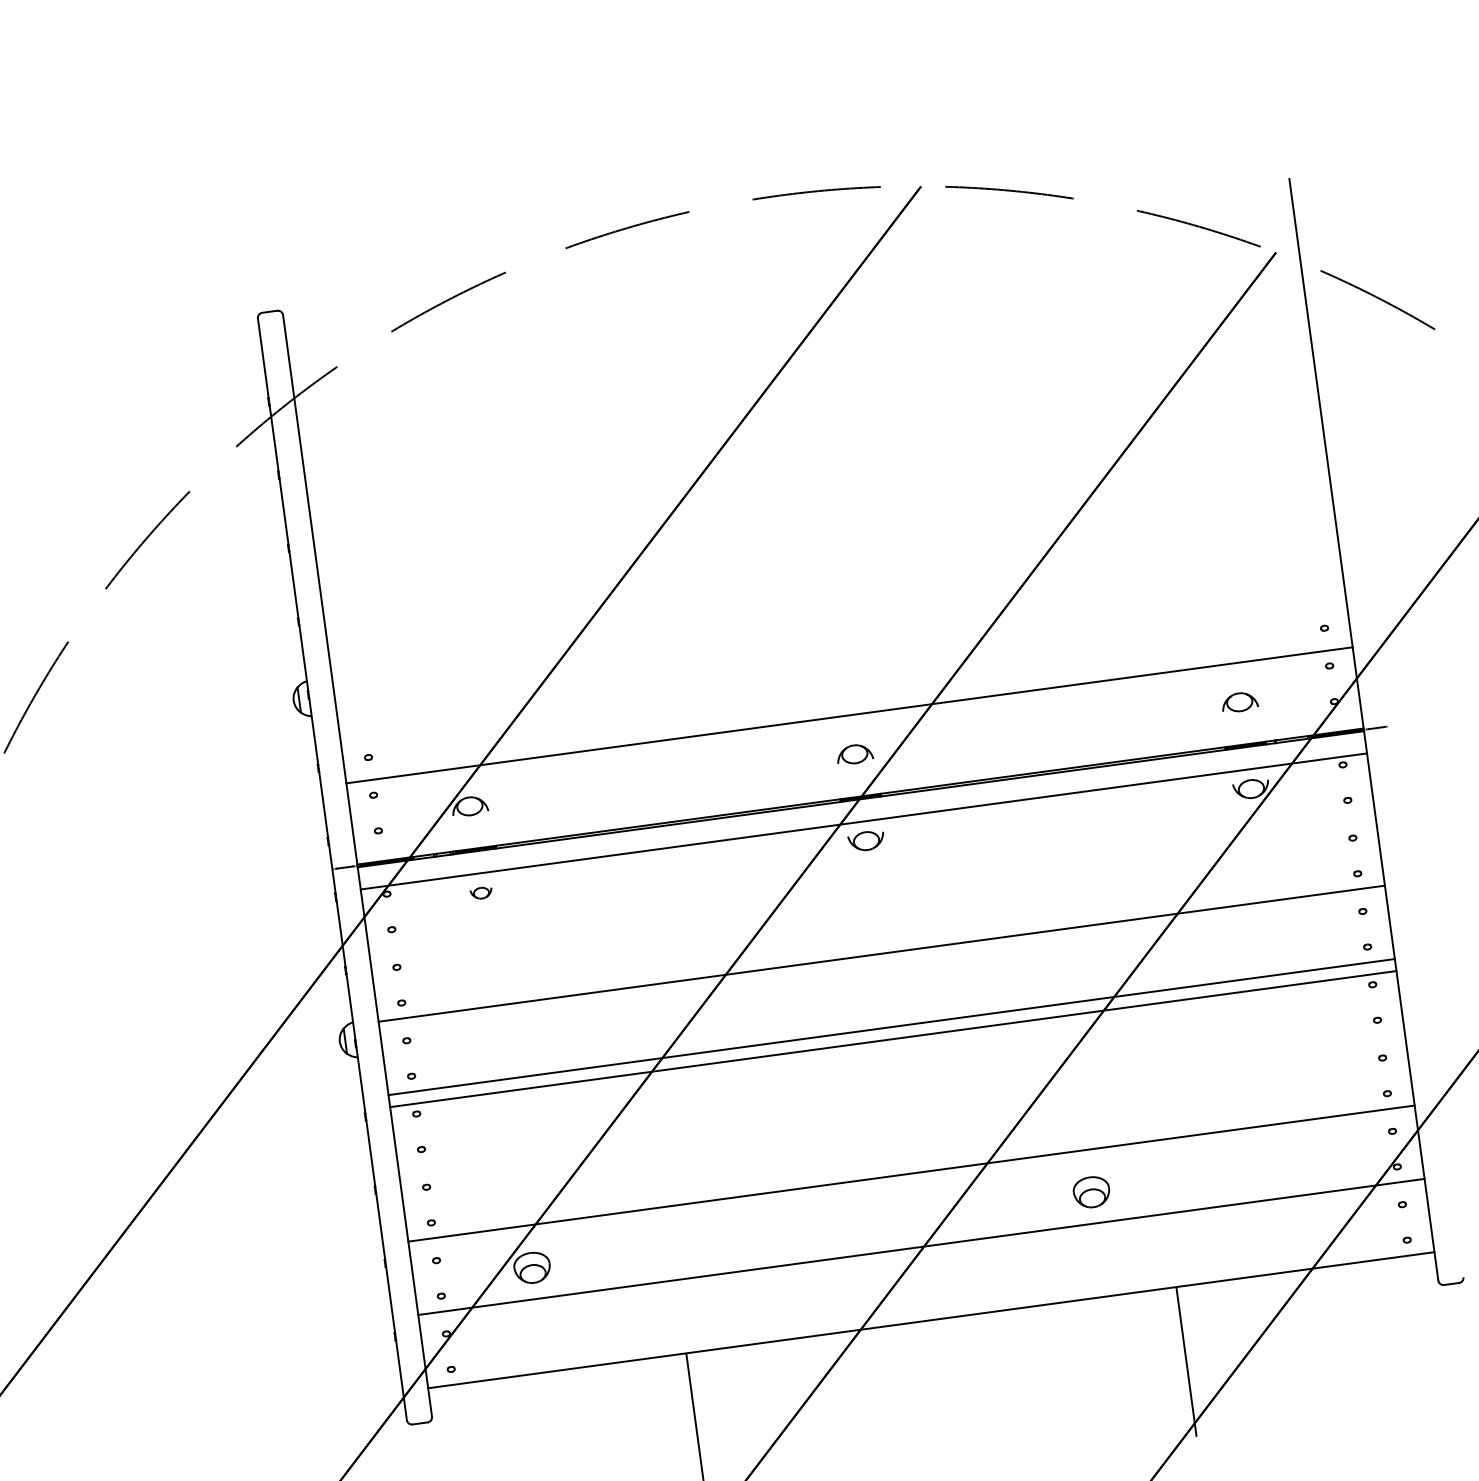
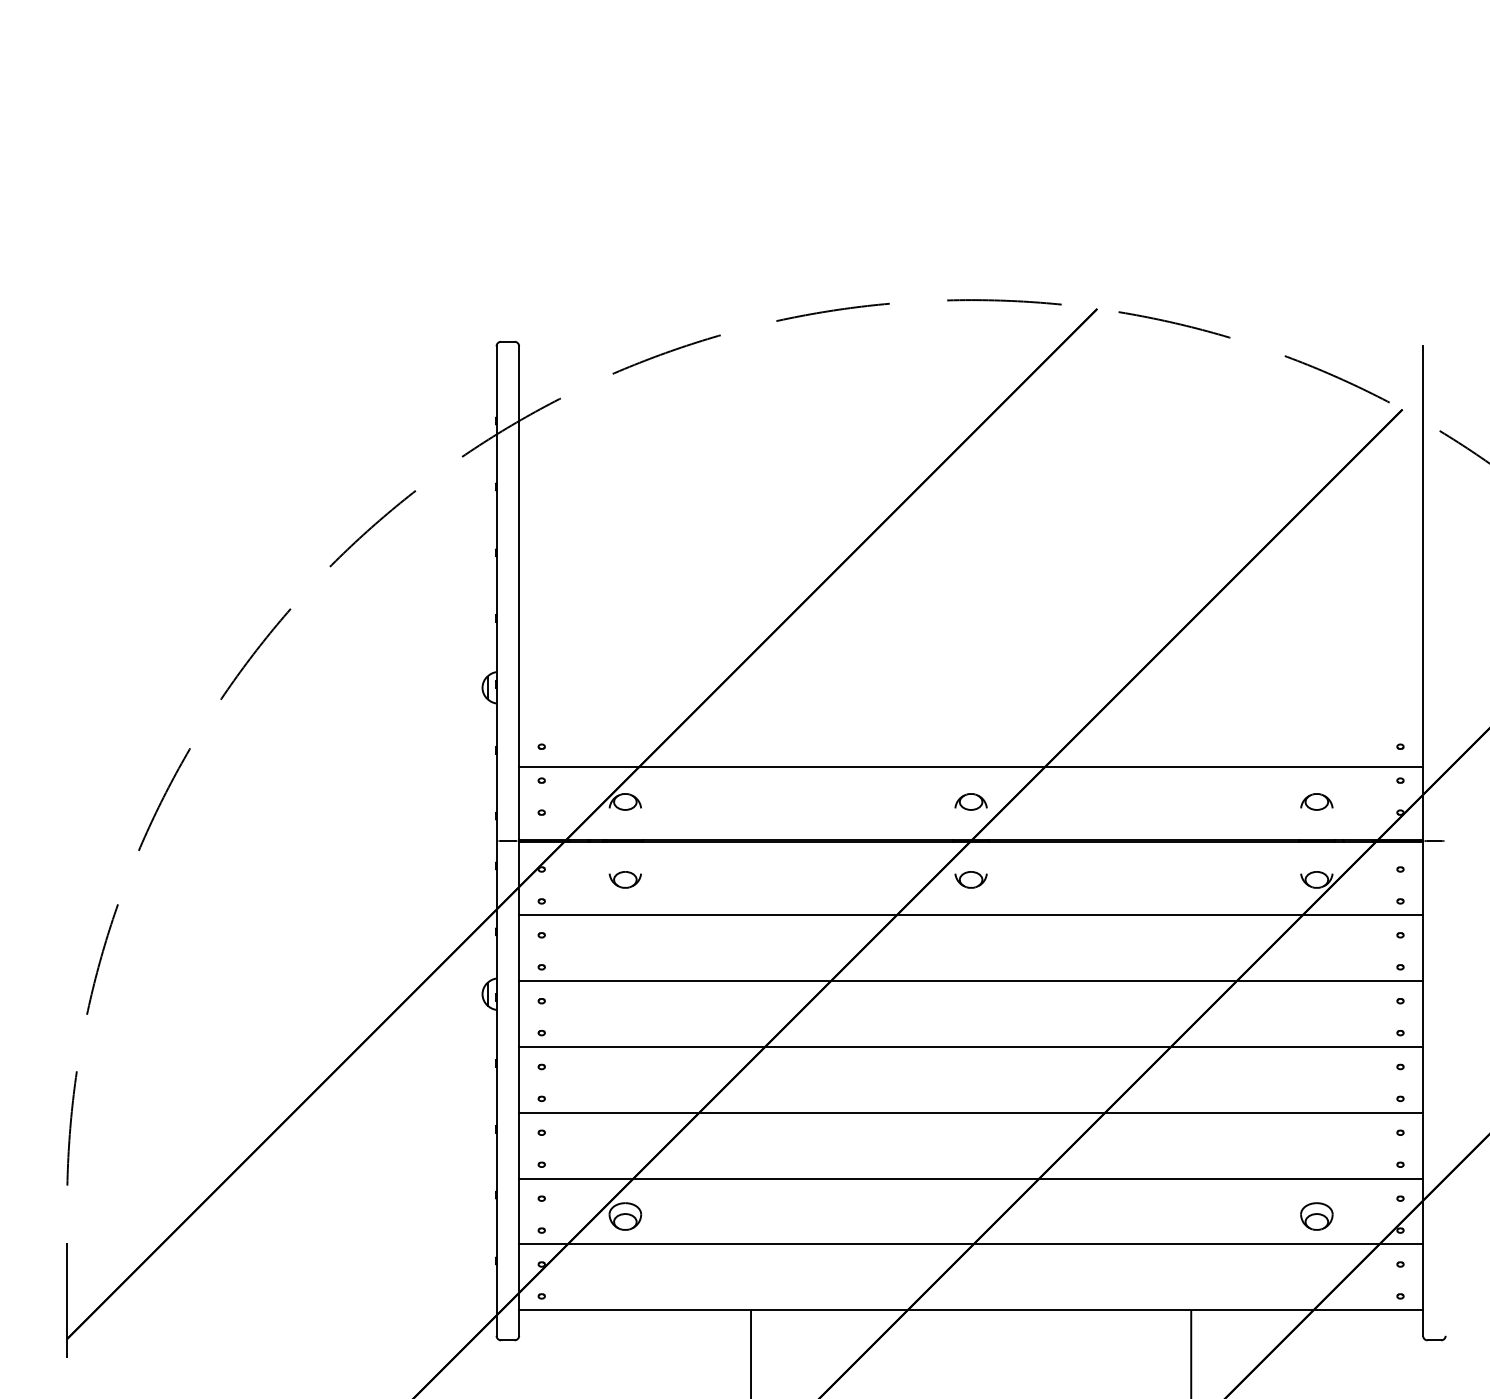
line: (864, 821) -> (971, 915), moved
part: (480, 892) -> (624, 879), size x1.67
line: (893, 1038) -> (971, 1112), moved
part: (1091, 1192) -> (1316, 1216), moved

